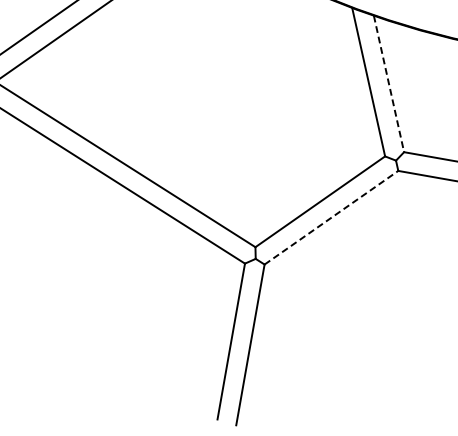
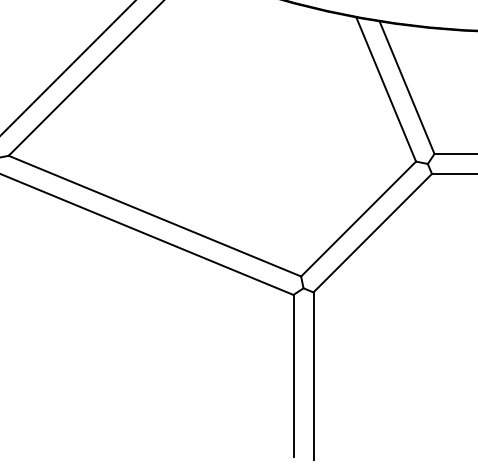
line: (389, 83) -> (407, 87), dashed -> solid
line: (331, 218) -> (372, 233), dashed -> solid

